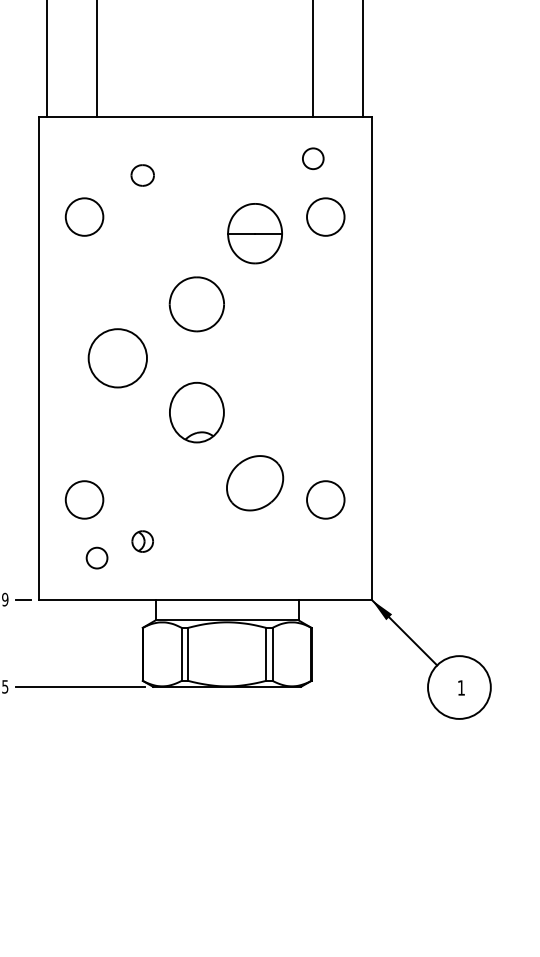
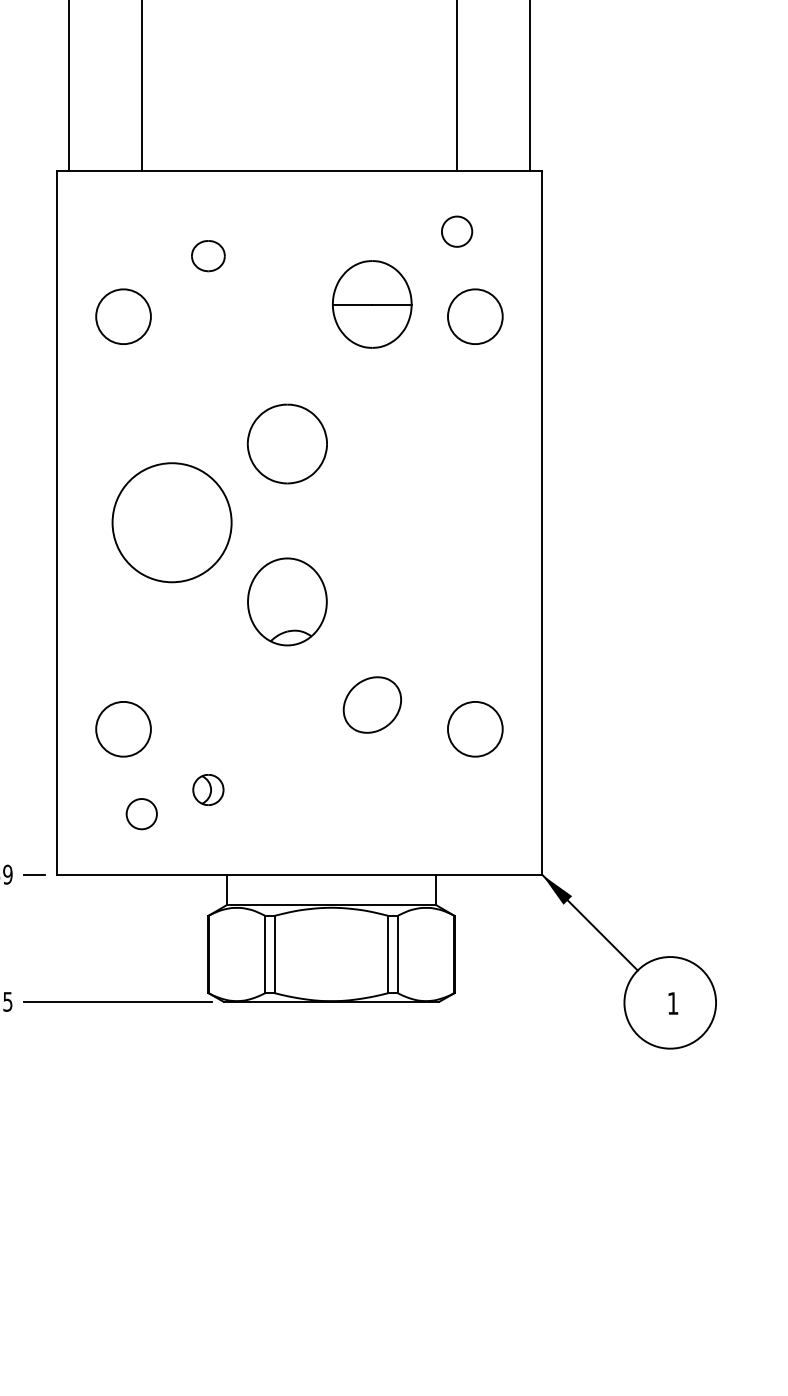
part: (254, 233) -> (371, 304), moved
circle: (117, 358) -> (171, 522), size x1.4
part: (255, 483) -> (372, 705), size x0.7

